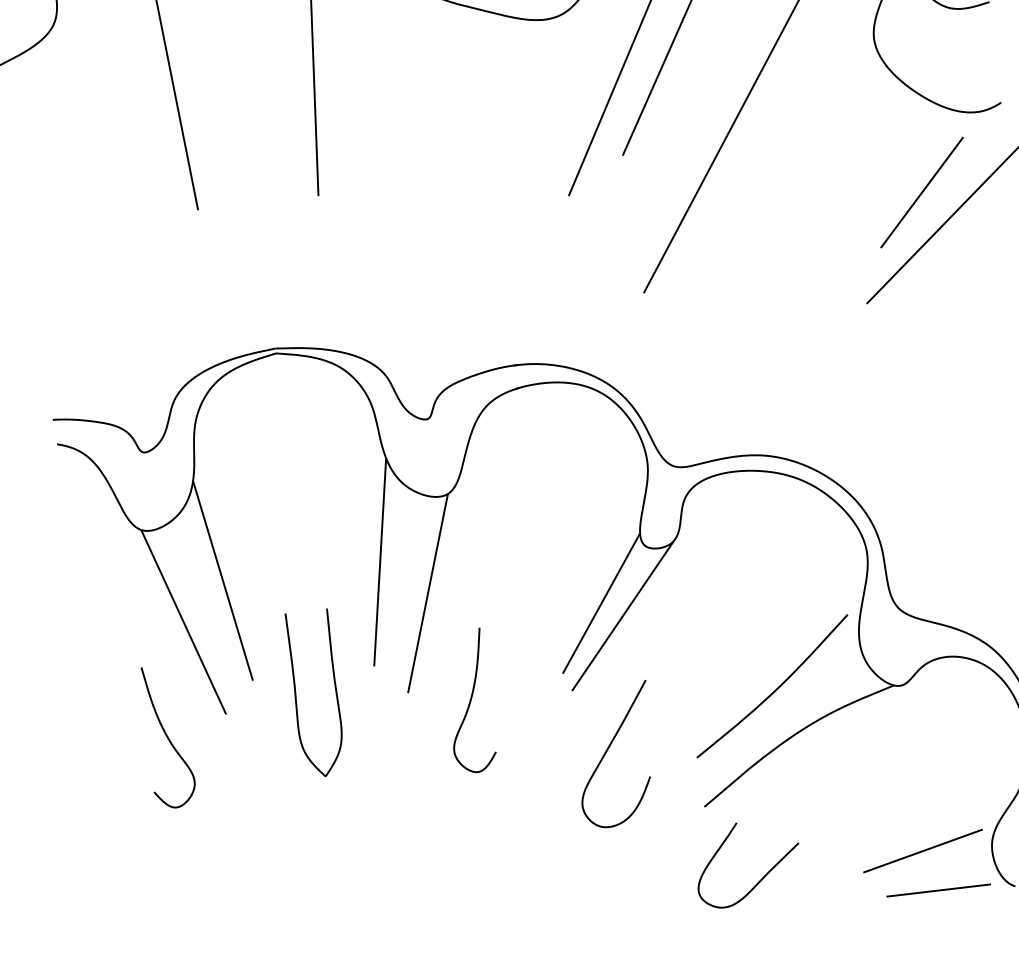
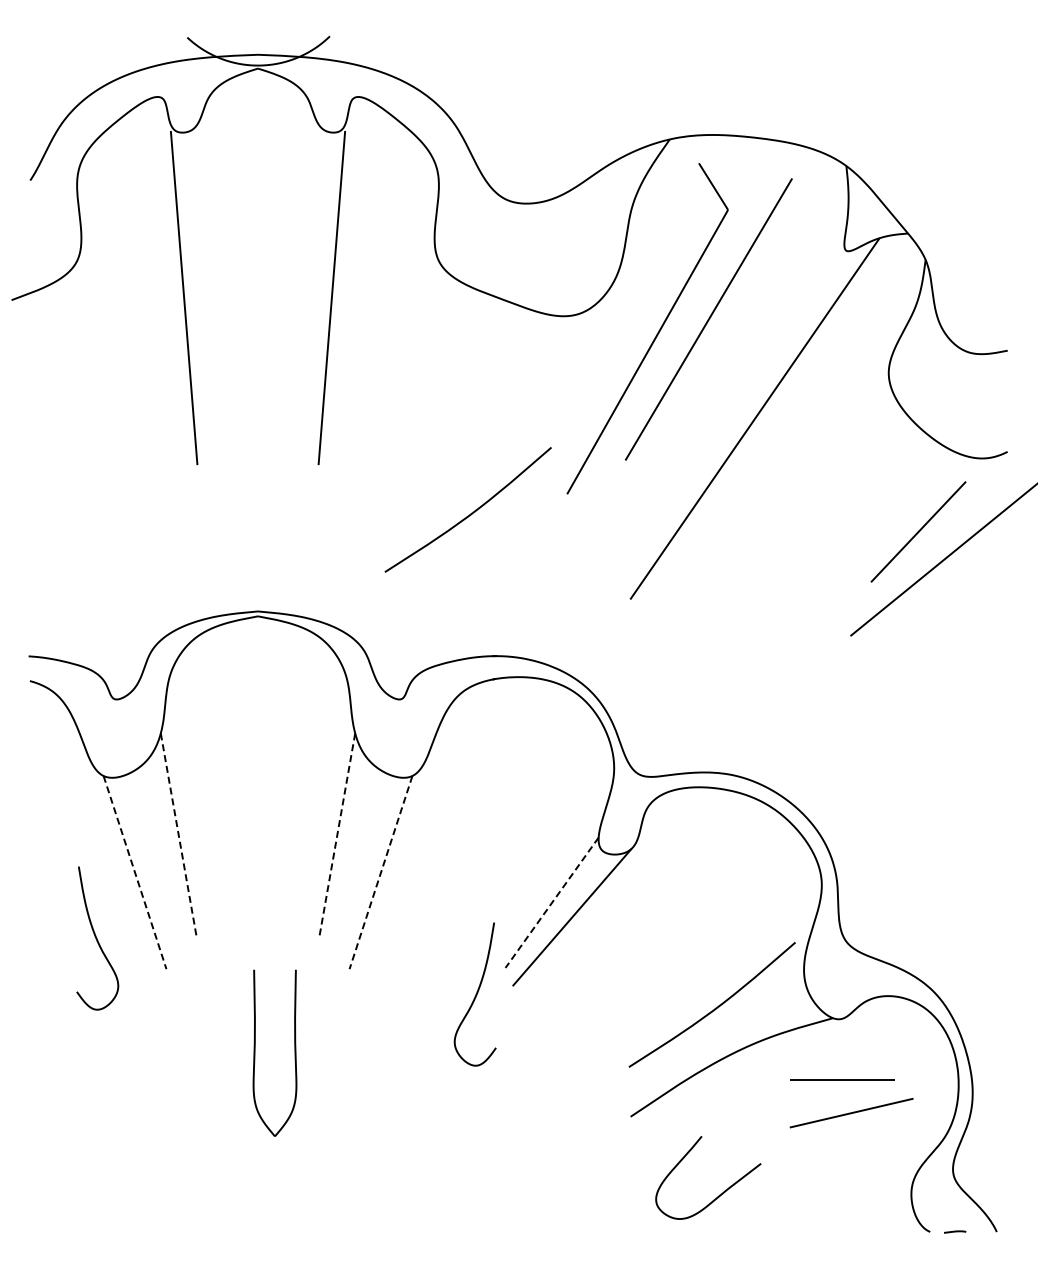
curve: (475, 225) -> (471, 512), added
line: (380, 562) -> (337, 836), solid -> dashed
line: (222, 581) -> (178, 836), solid -> dashed
line: (428, 593) -> (381, 872), solid -> dashed
line: (600, 604) -> (551, 903), solid -> dashed
line: (184, 622) -> (135, 872), solid -> dashed
part: (296, 695) -> (255, 1052), moved
curve: (469, 701) -> (475, 994), moved
curve: (168, 736) -> (97, 938), moved
curve: (608, 749) -> (542, 1048), removed
line: (922, 851) -> (851, 1113), moved
curve: (761, 878) -> (719, 1194), moved
line: (938, 889) -> (842, 1079), moved

